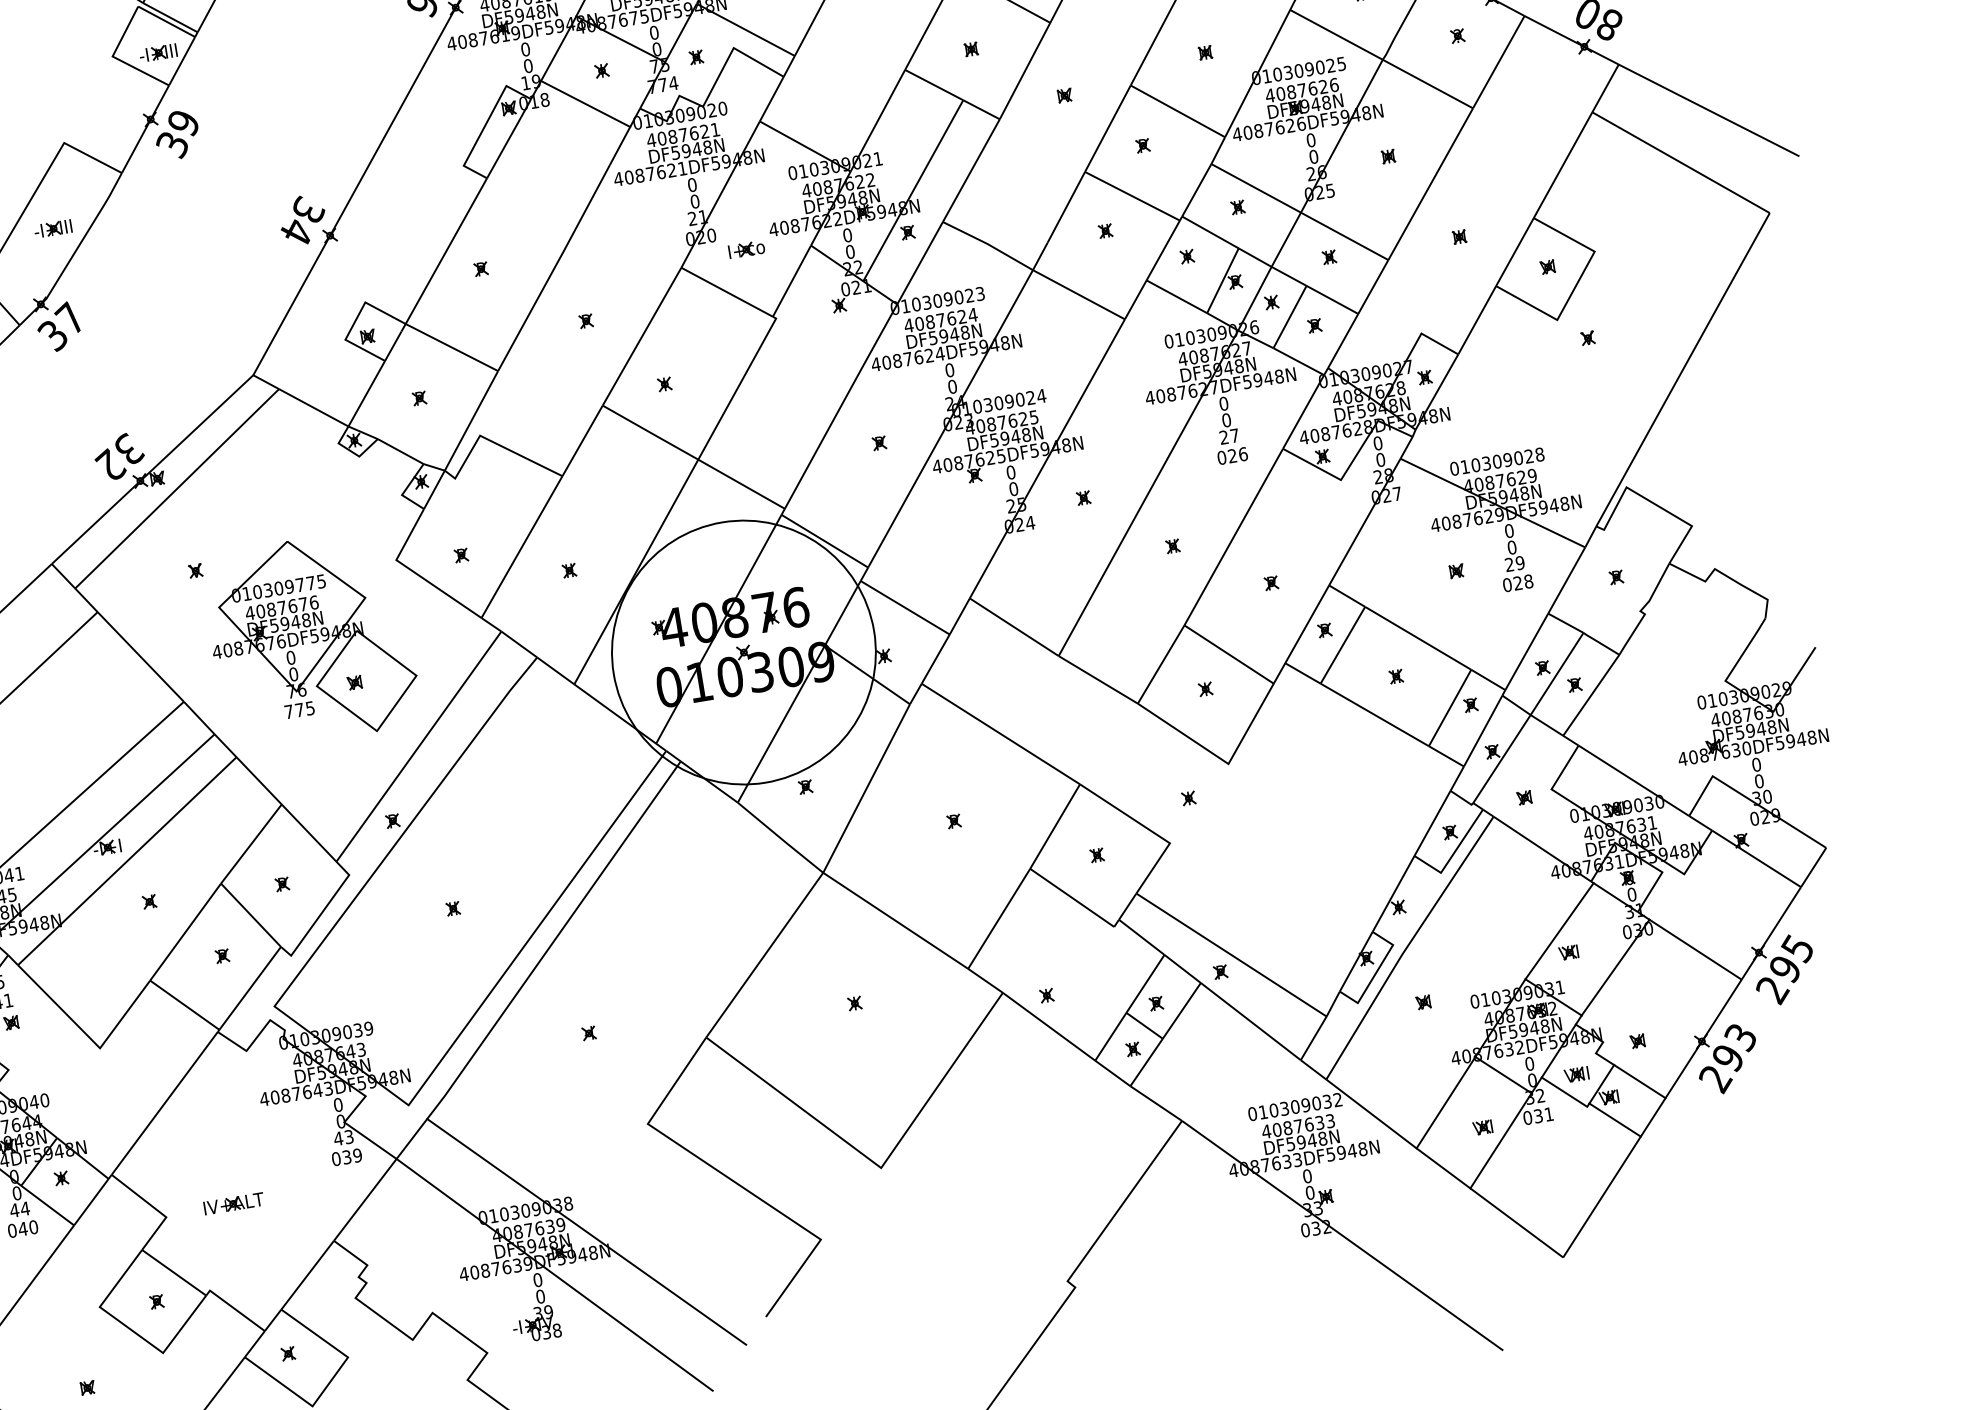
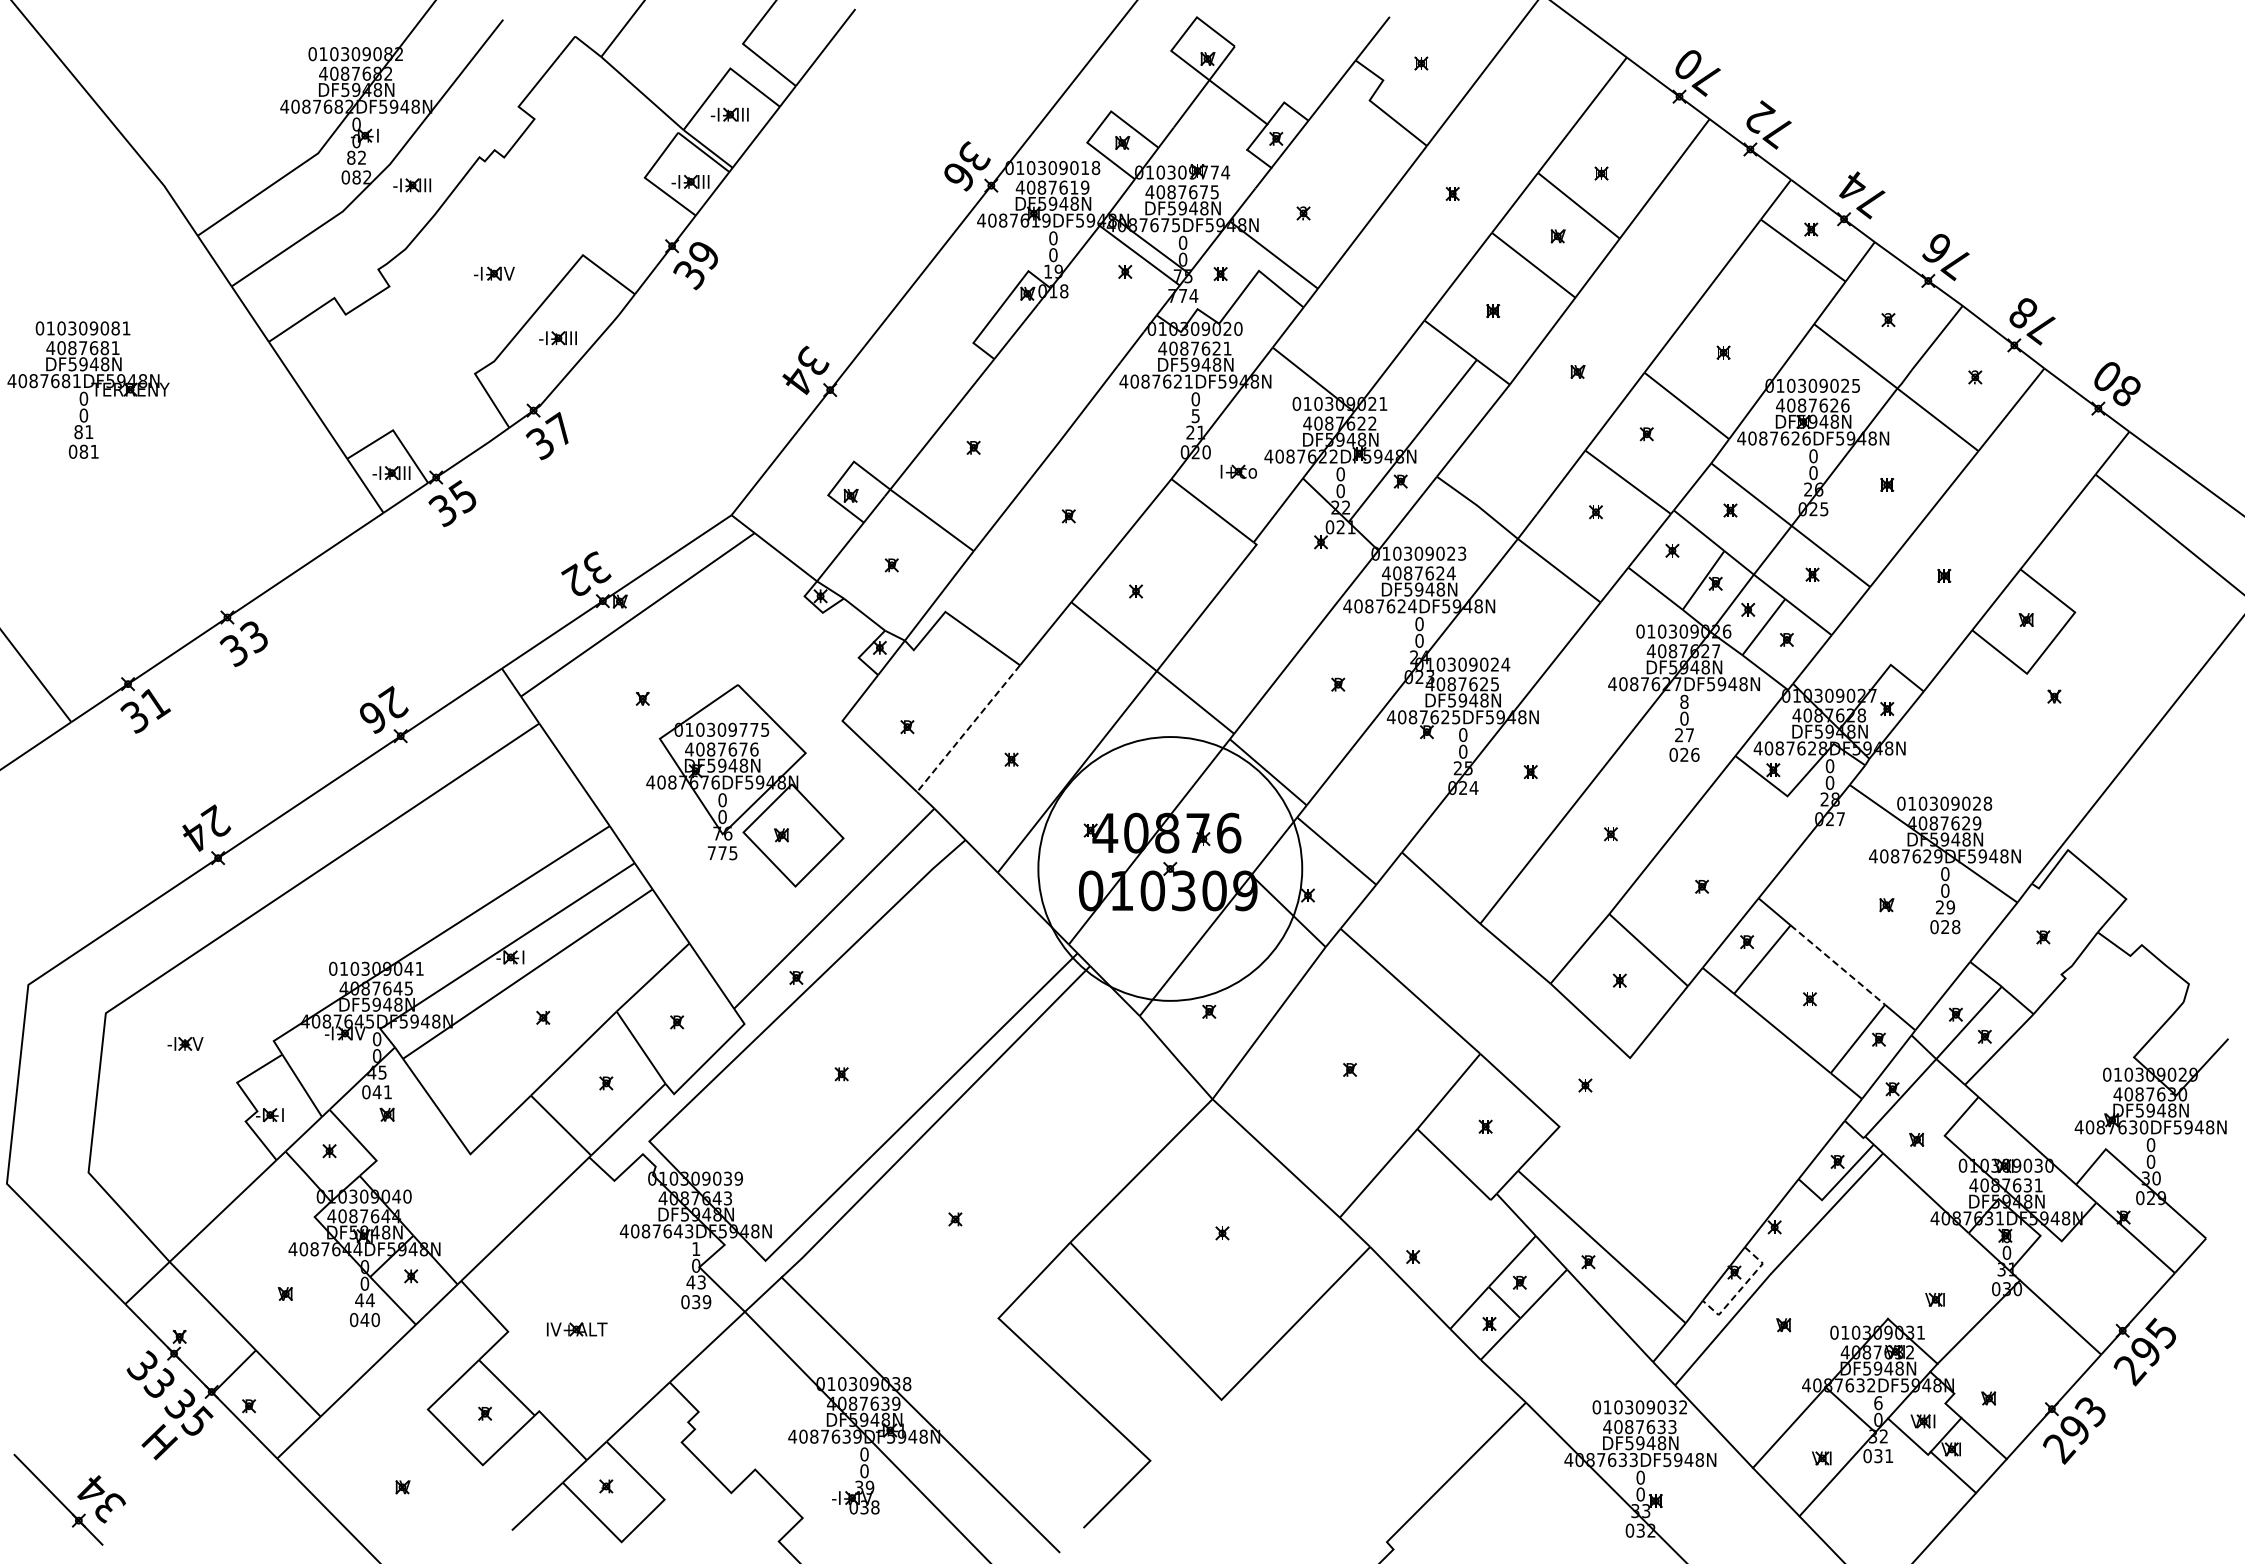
line: (585, 103) -> (1138, 254), moved
text: (694, 202) -> (1195, 416), 0 -> 5
text: (1223, 403) -> (1684, 701), 0 -> 8
line: (521, 546) -> (968, 728), solid -> dashed
line: (1417, 638) -> (1837, 965), solid -> dashed
line: (1558, 930) -> (1928, 1276), removed
line: (1375, 973) -> (1741, 1288), solid -> dashed
text: (1529, 1063) -> (1878, 1402), 0 -> 6
text: (338, 1105) -> (696, 1249), 0 -> 1

